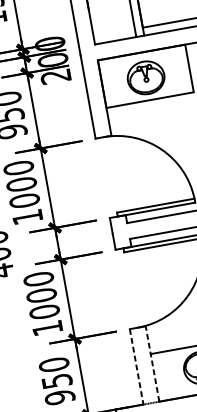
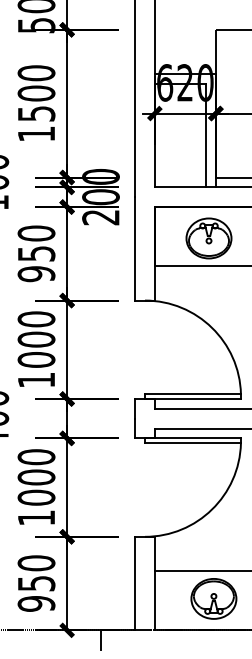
line: (152, 363) -> (154, 583), dashed -> solid
line: (136, 366) -> (135, 583), dashed -> solid

